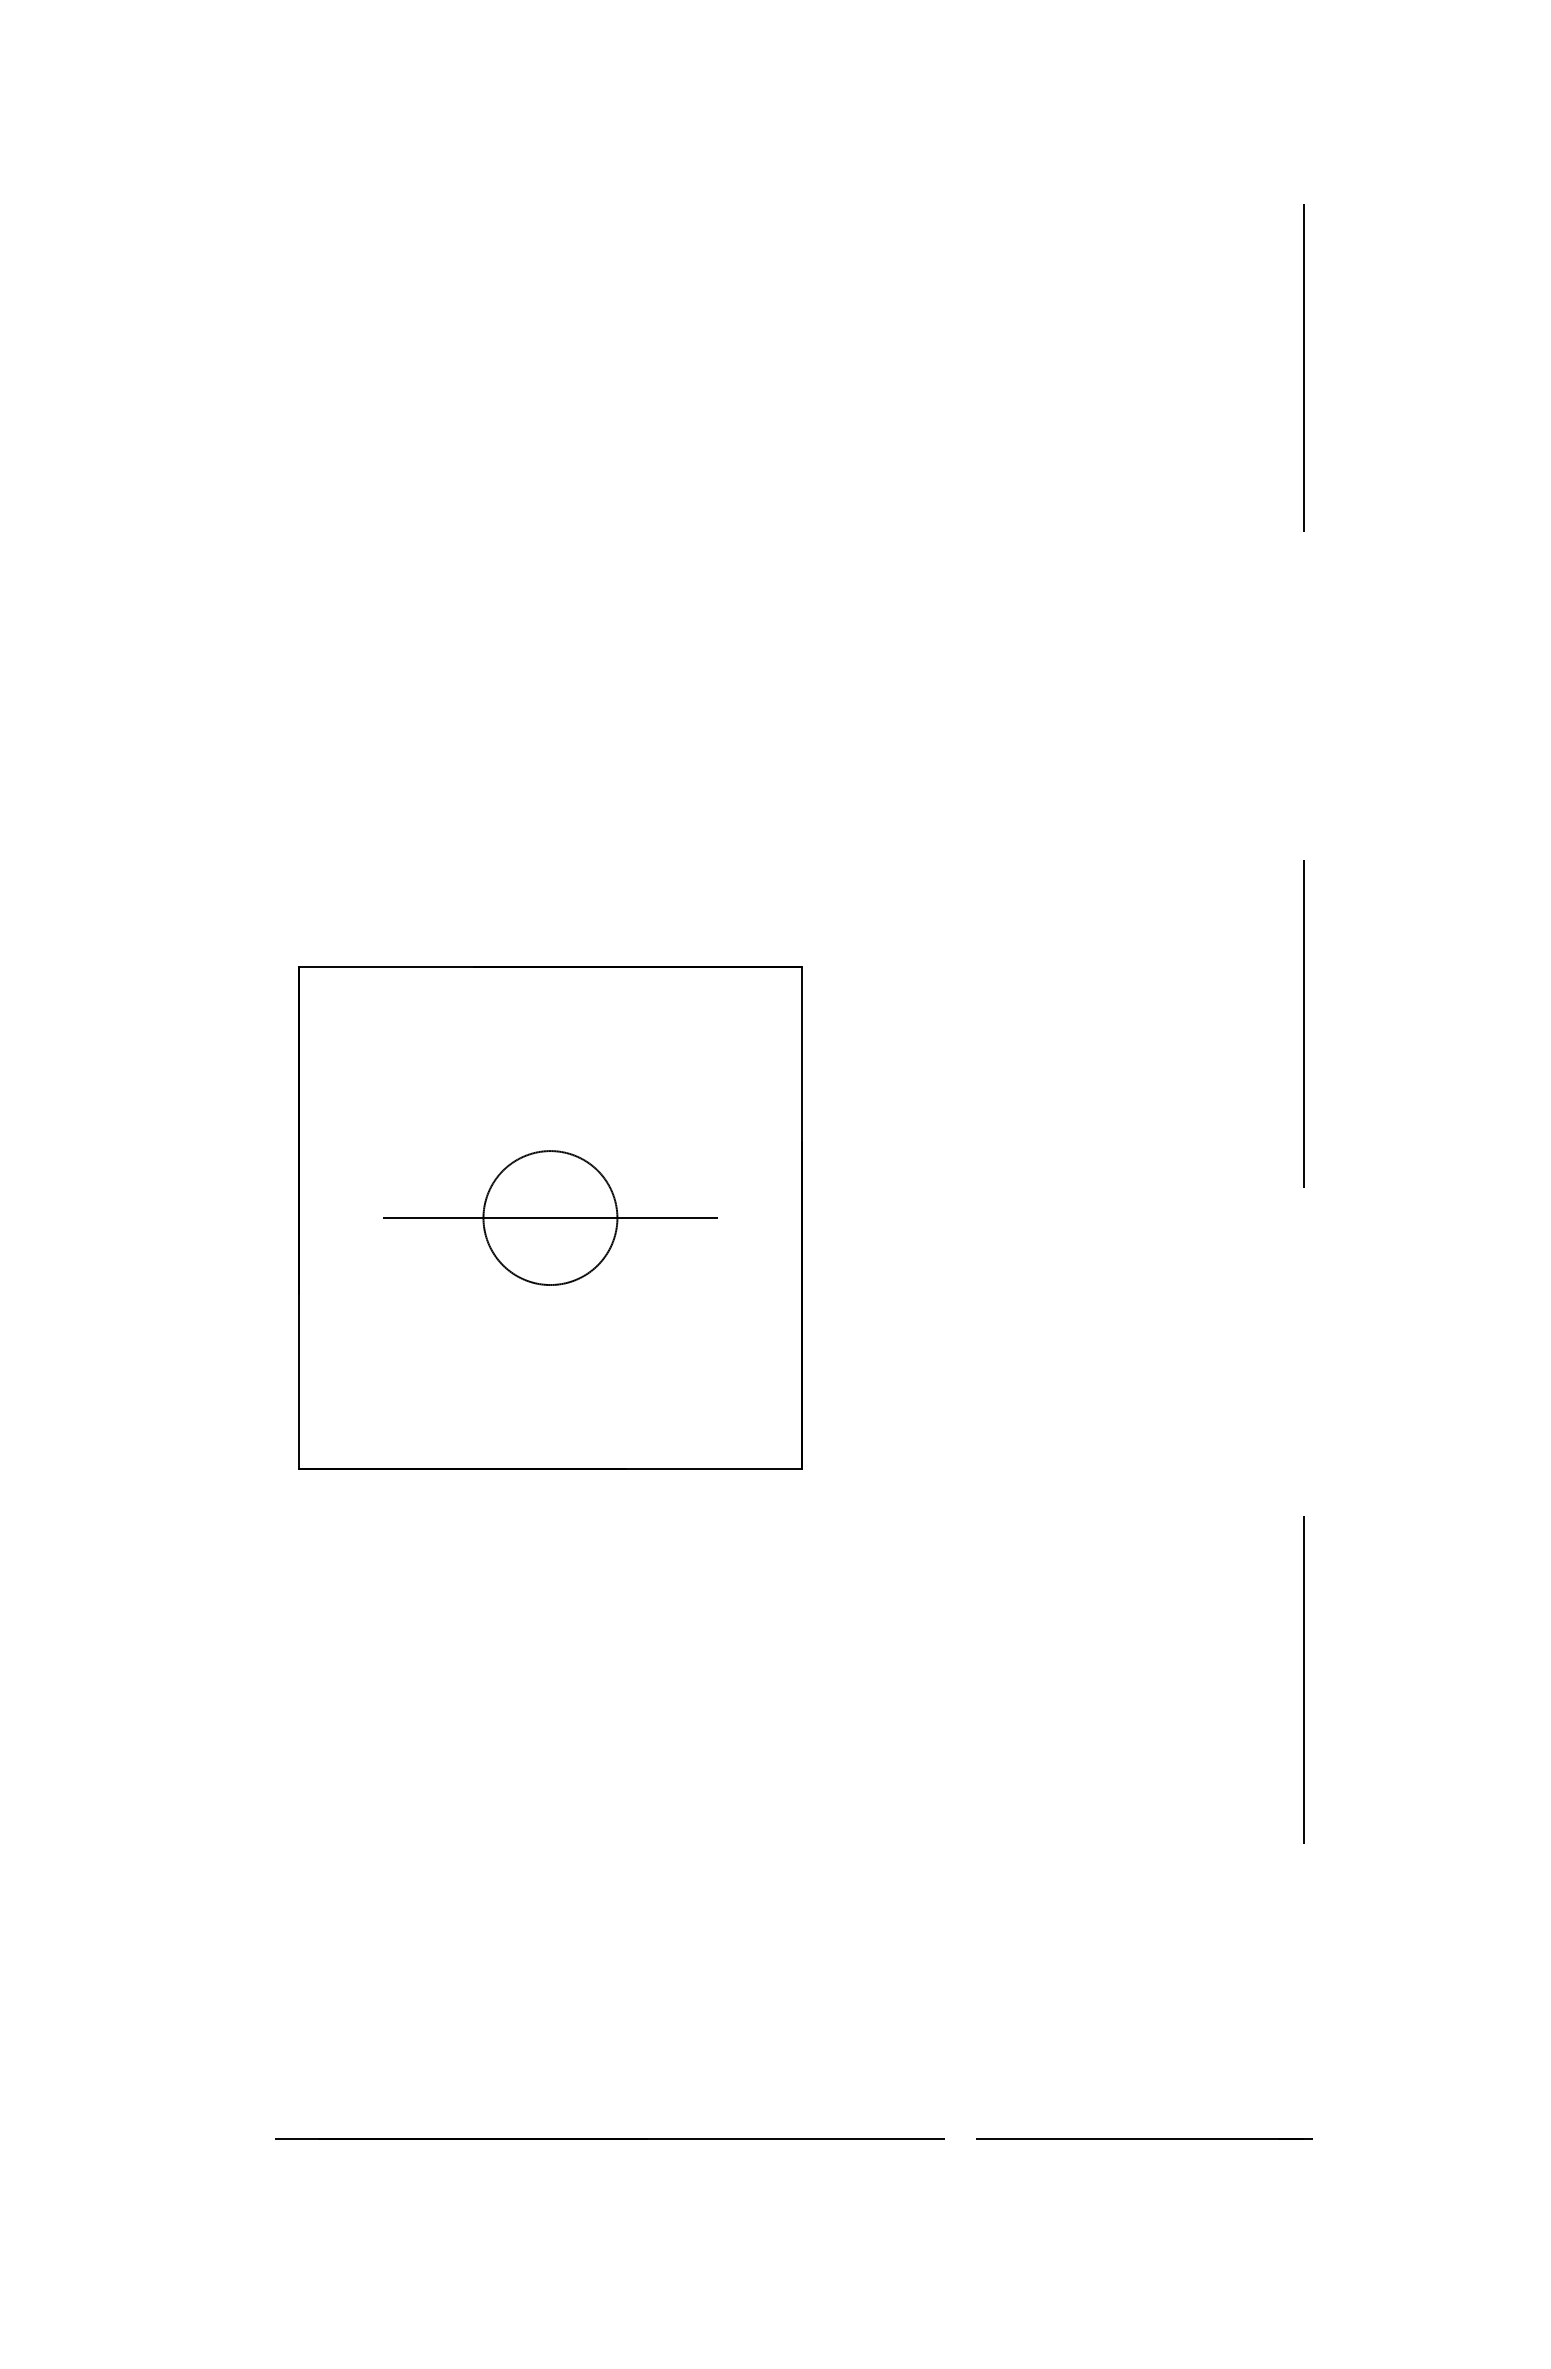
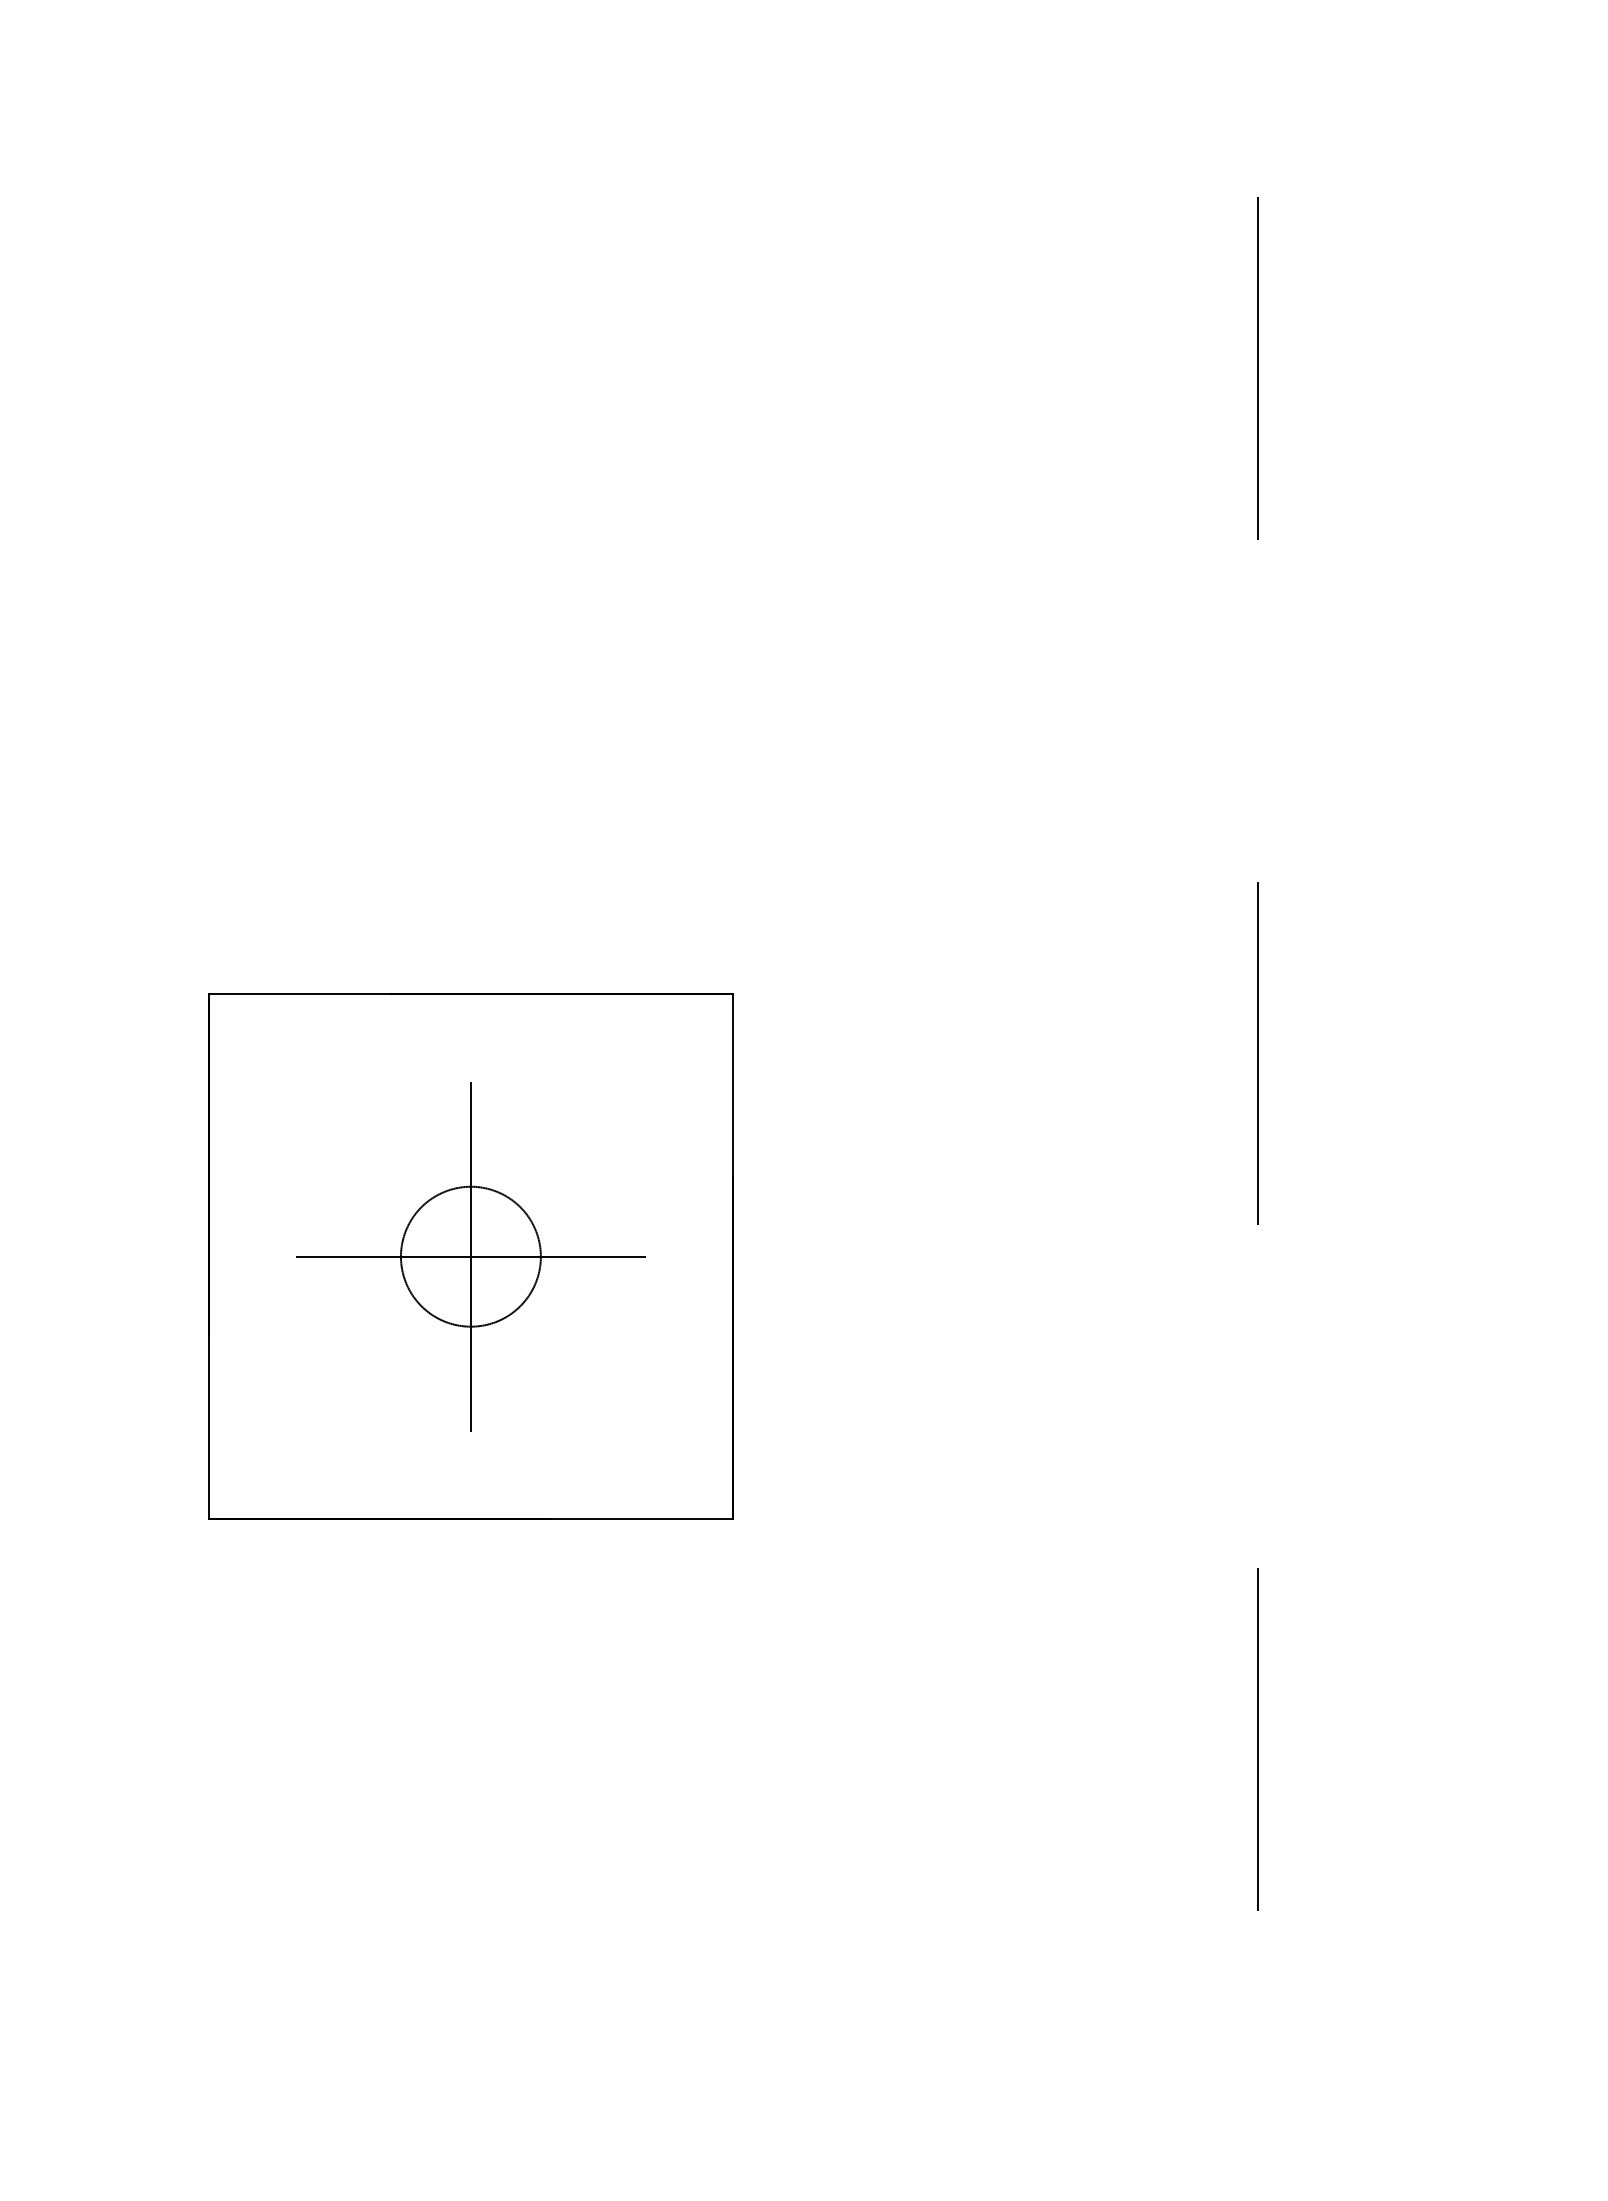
line: (550, 1217) -> (470, 1256), added

